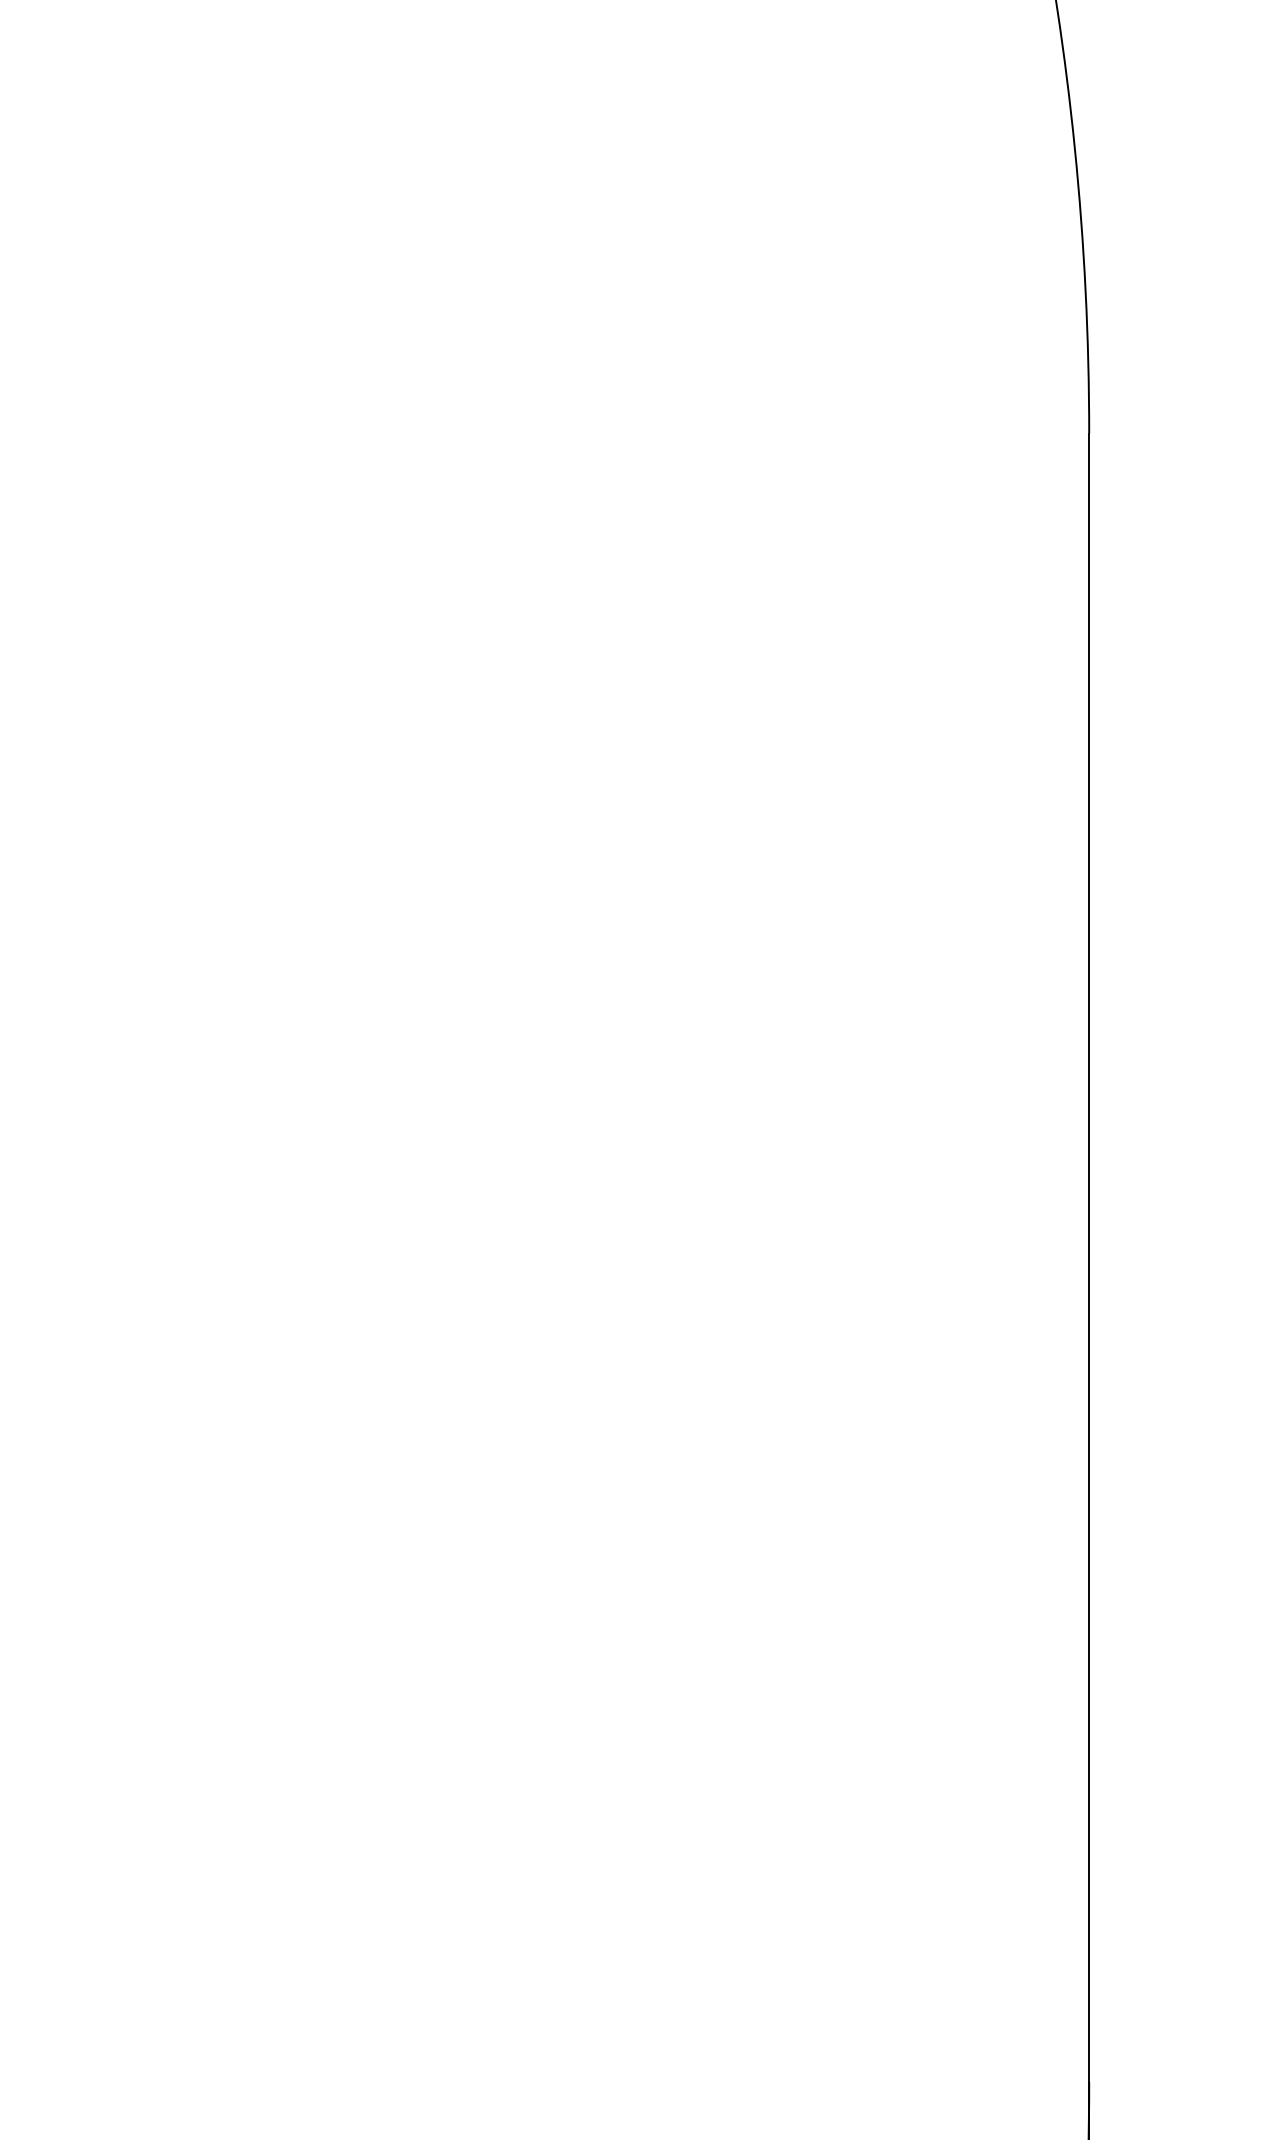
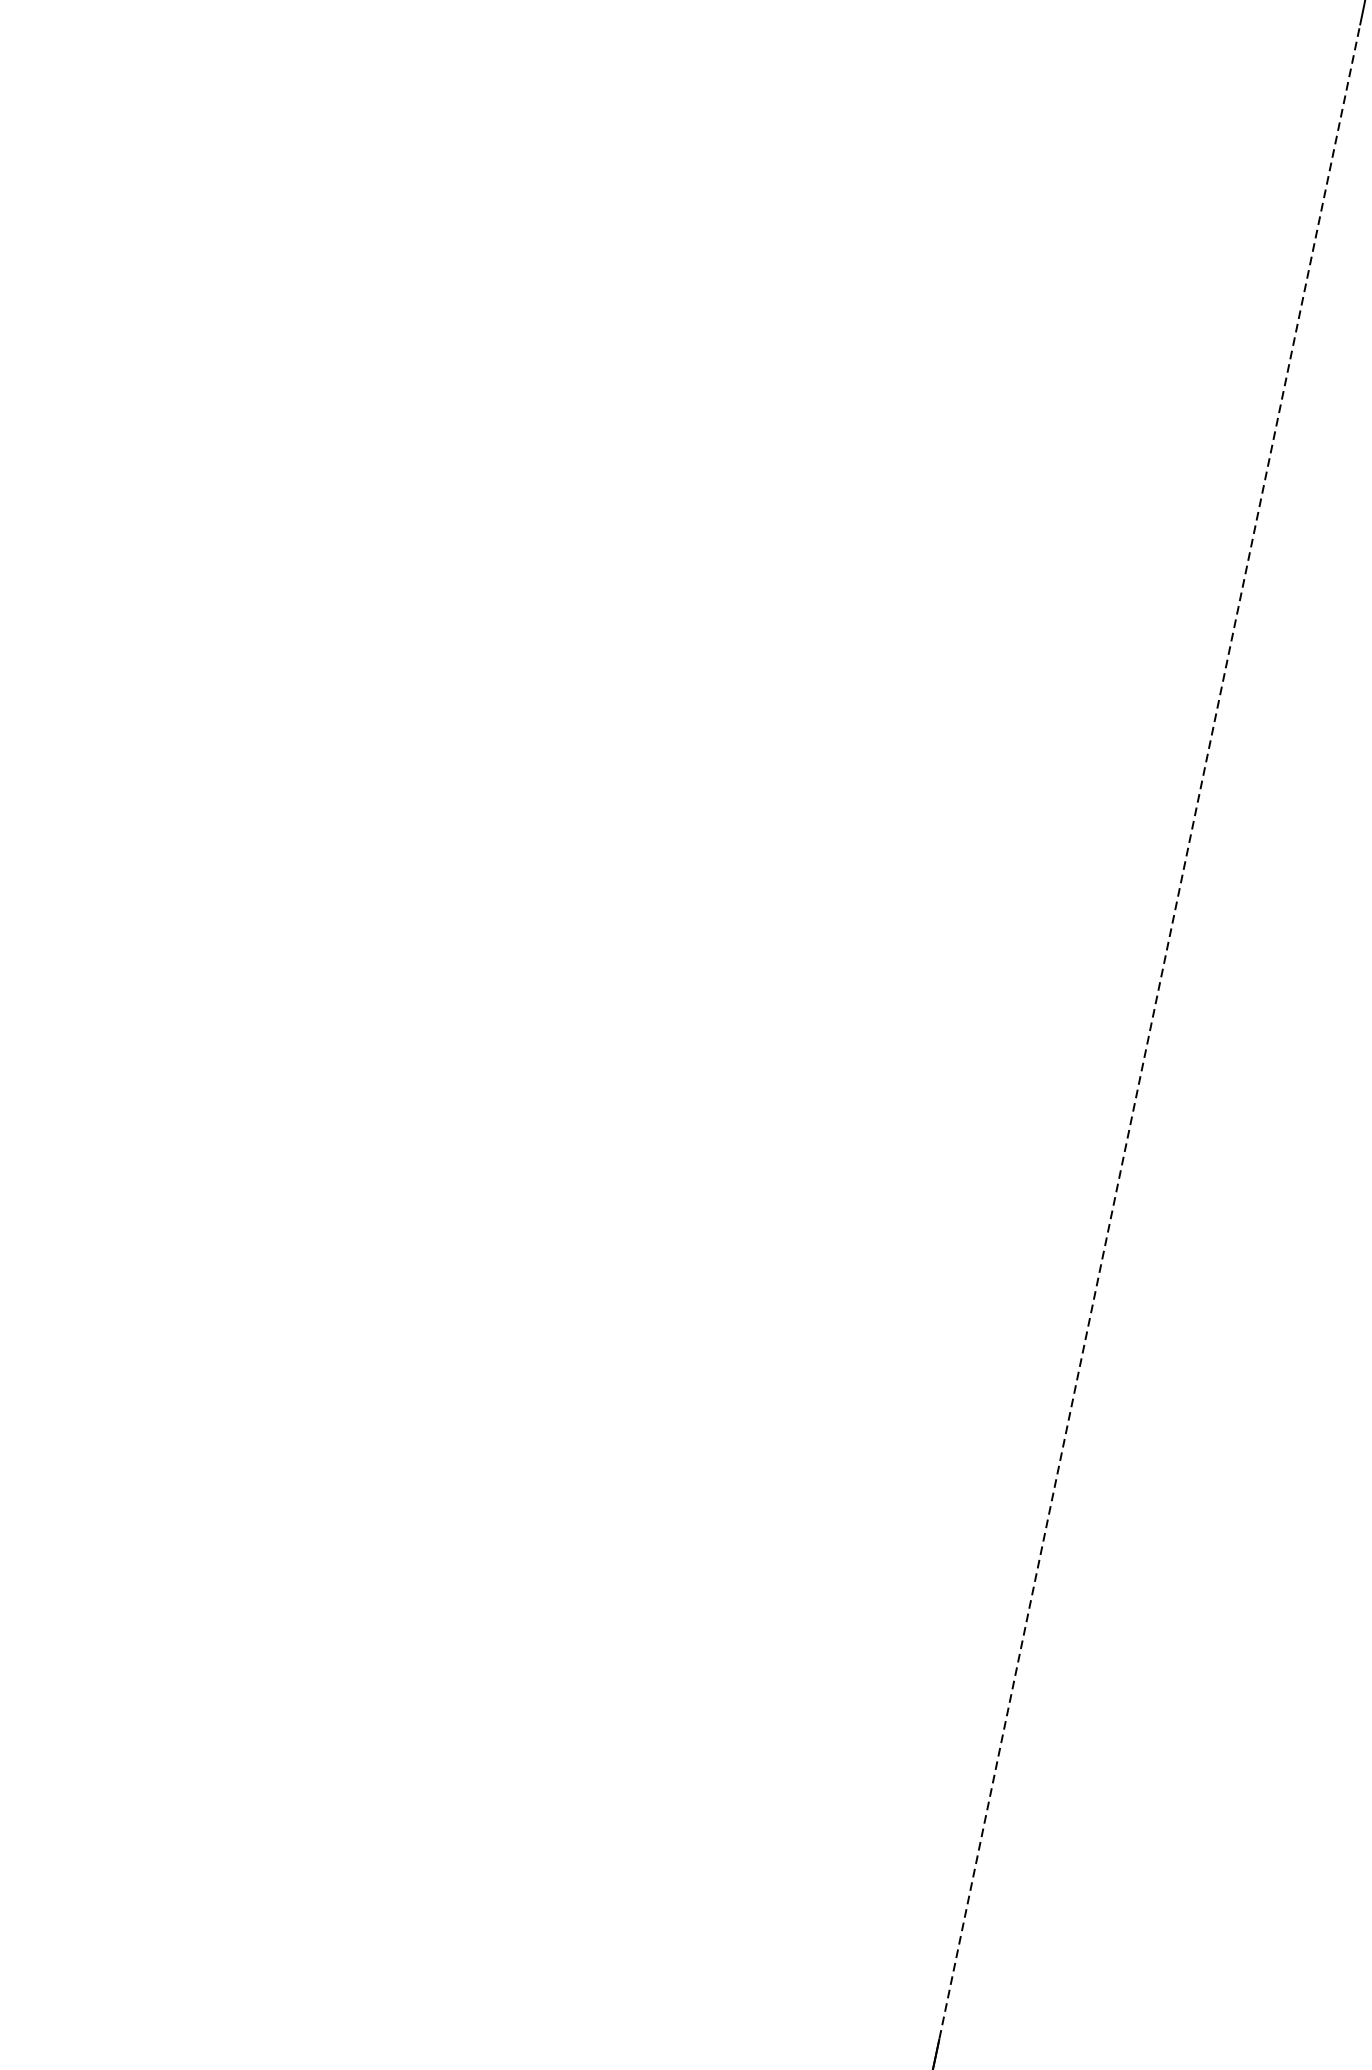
line: (1089, 1257) -> (1150, 1031), solid -> dashed

